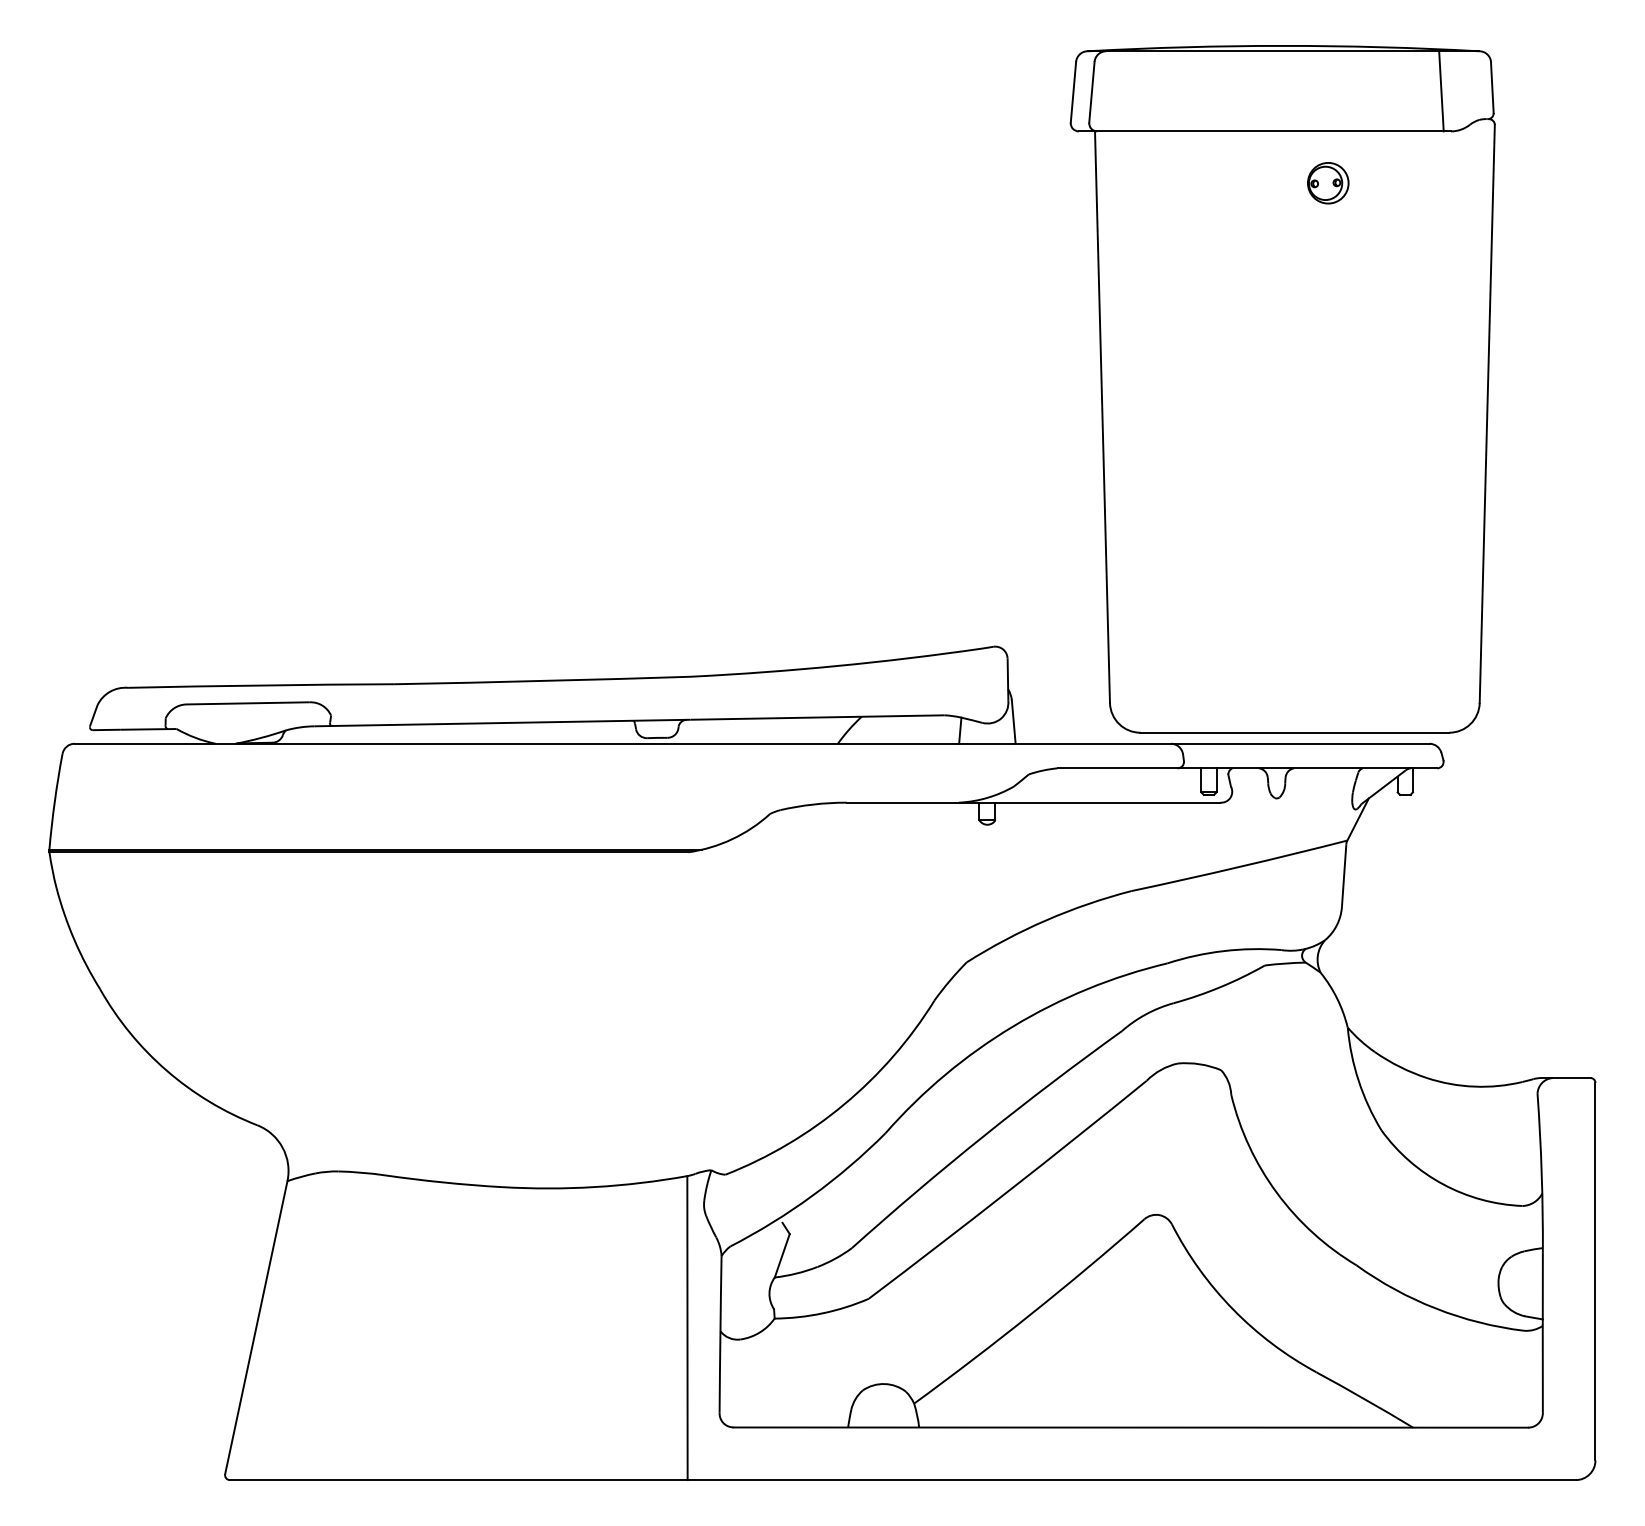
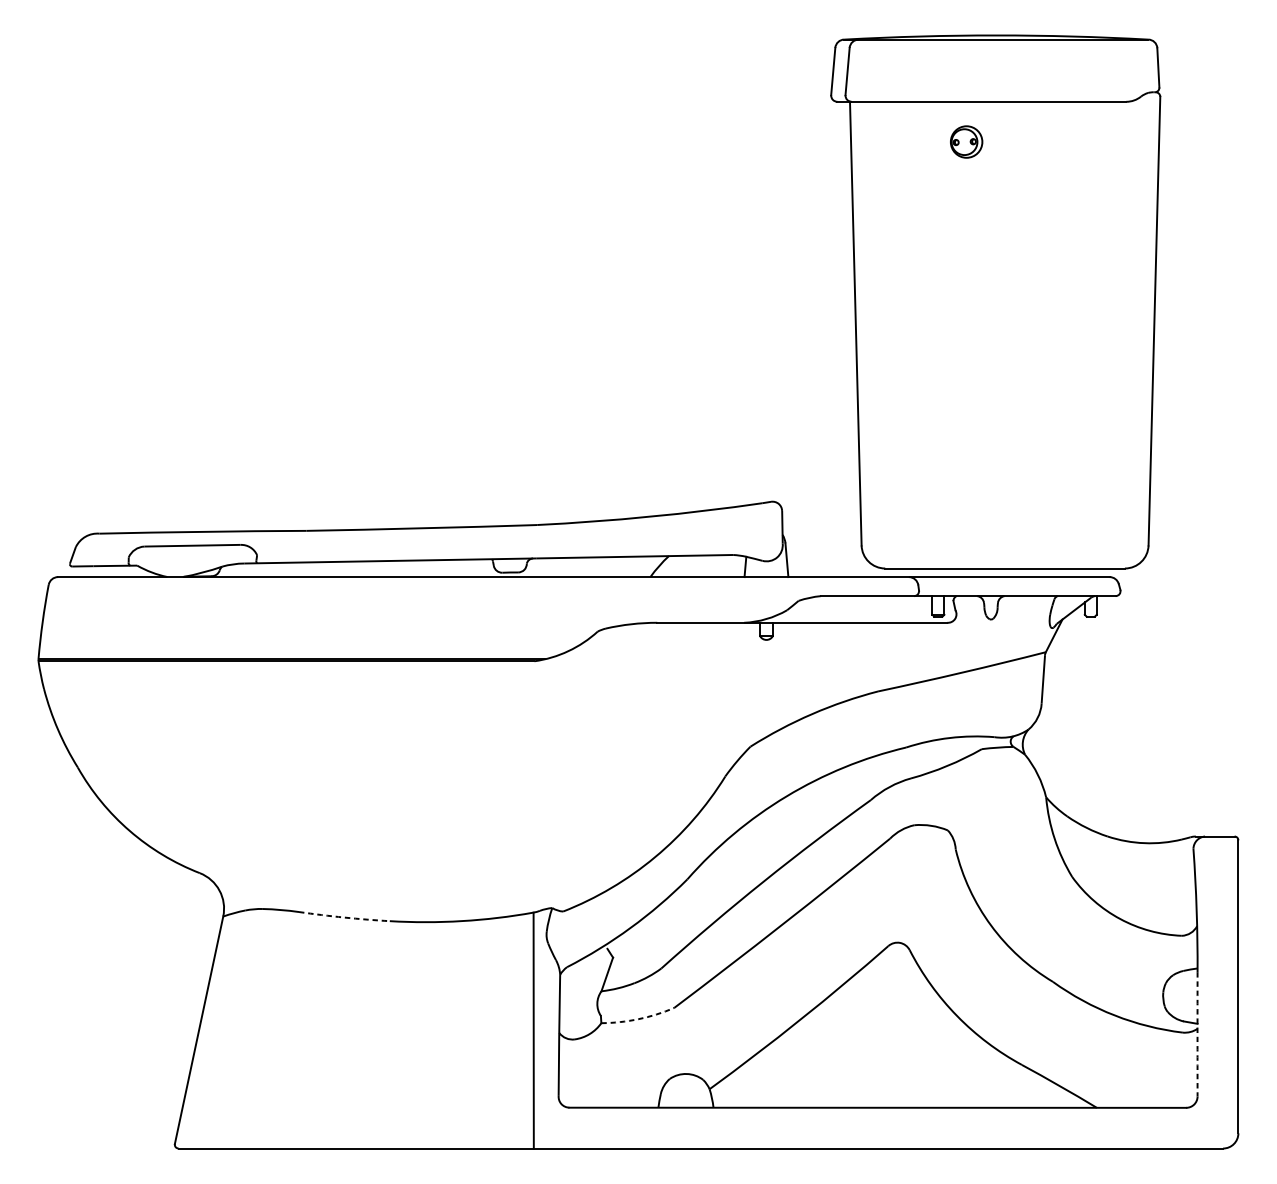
line: (1441, 91) -> (1118, 70), removed
part: (1328, 183) -> (966, 142), moved
arc: (443, 1182) -> (344, 917), solid -> dashed
arc: (822, 1313) -> (638, 1019), solid -> dashed
arc: (1542, 1332) -> (1197, 1033), solid -> dashed

